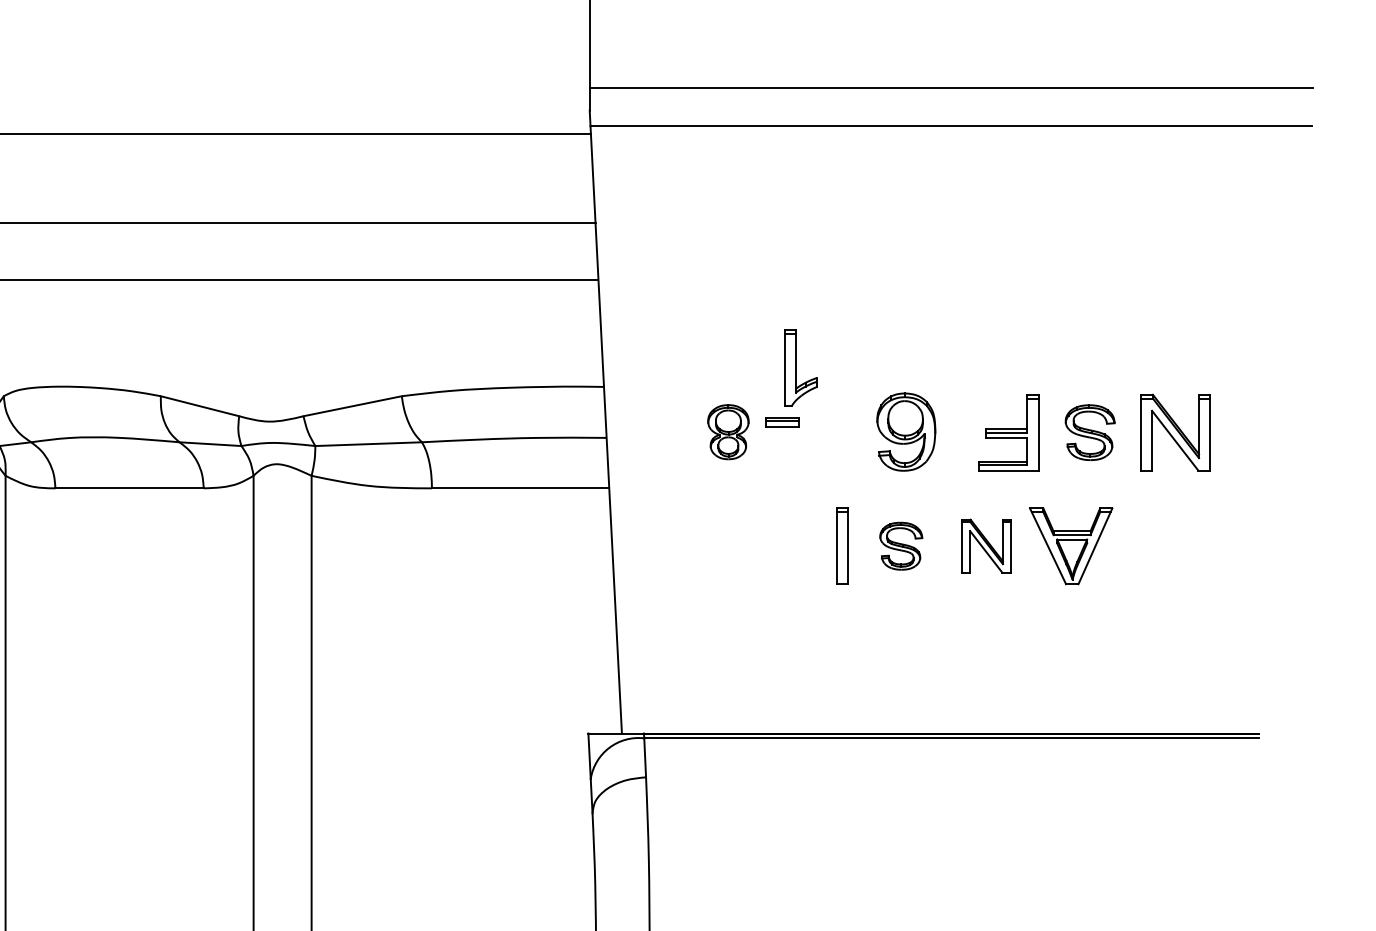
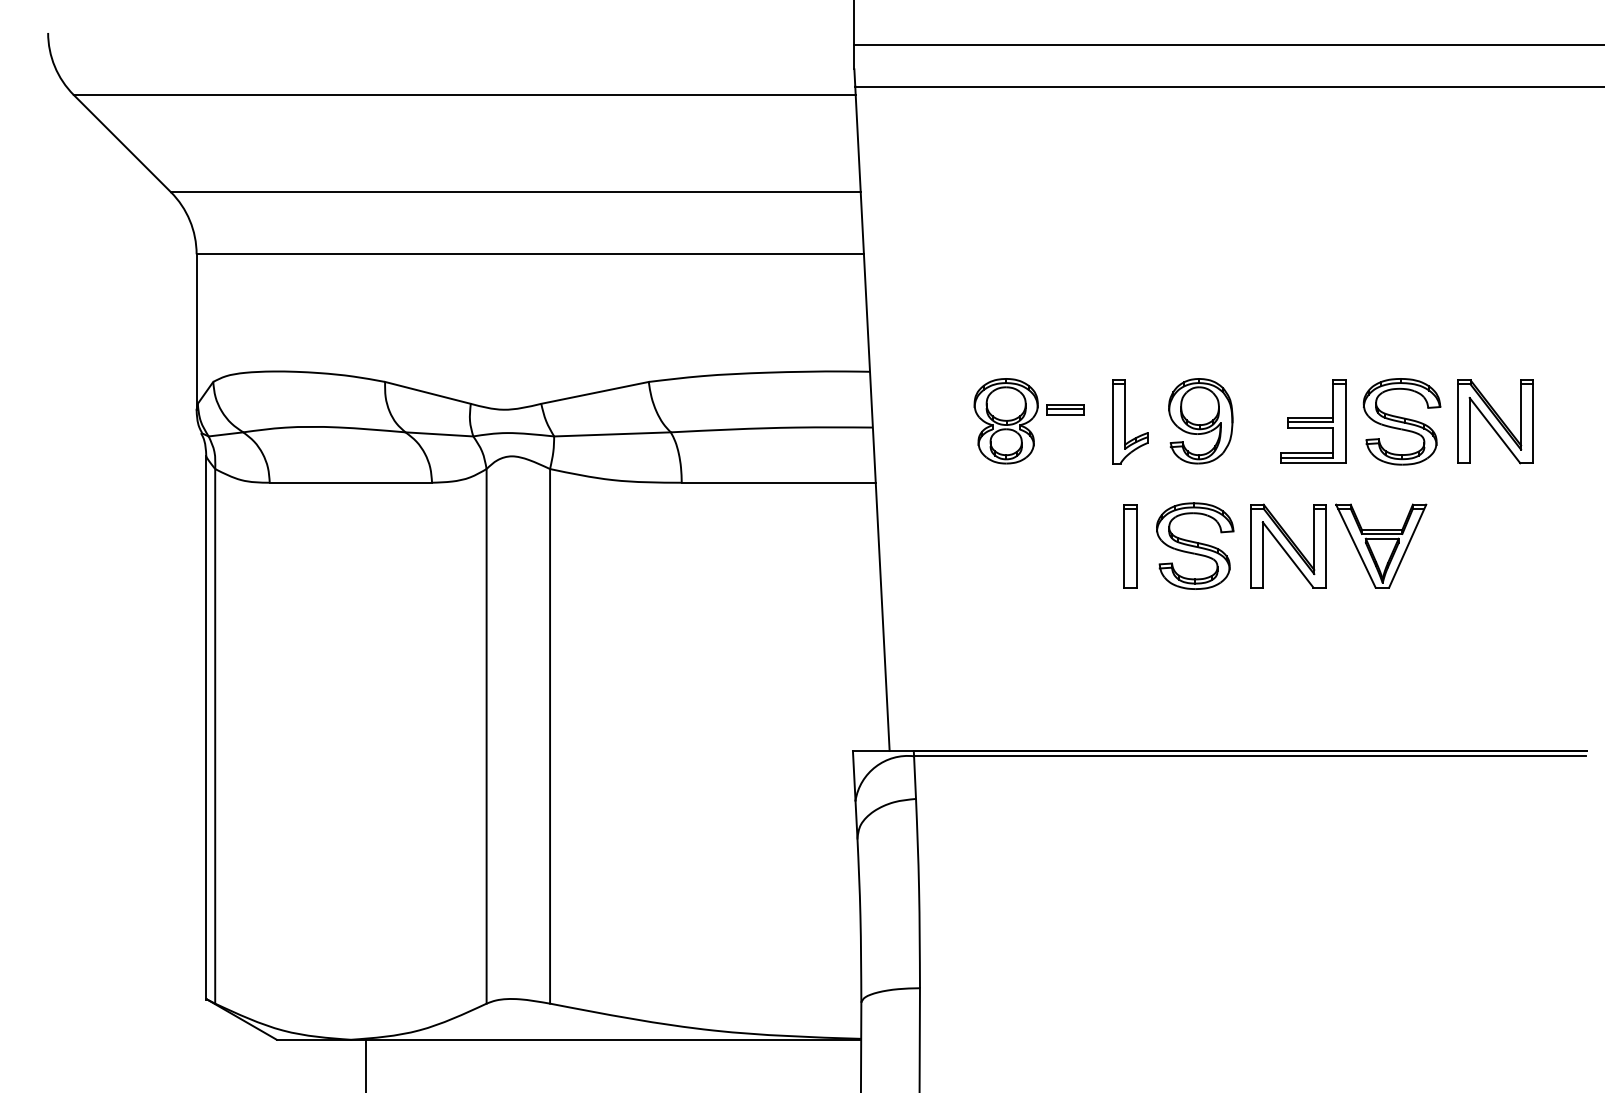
part: (800, 367) -> (1130, 421), moved
part: (727, 432) -> (1005, 421), size x1.43
part: (1089, 432) -> (1401, 421), size x1.43
part: (901, 545) -> (1195, 545), size x1.67
part: (986, 545) -> (1288, 545), size x1.43

